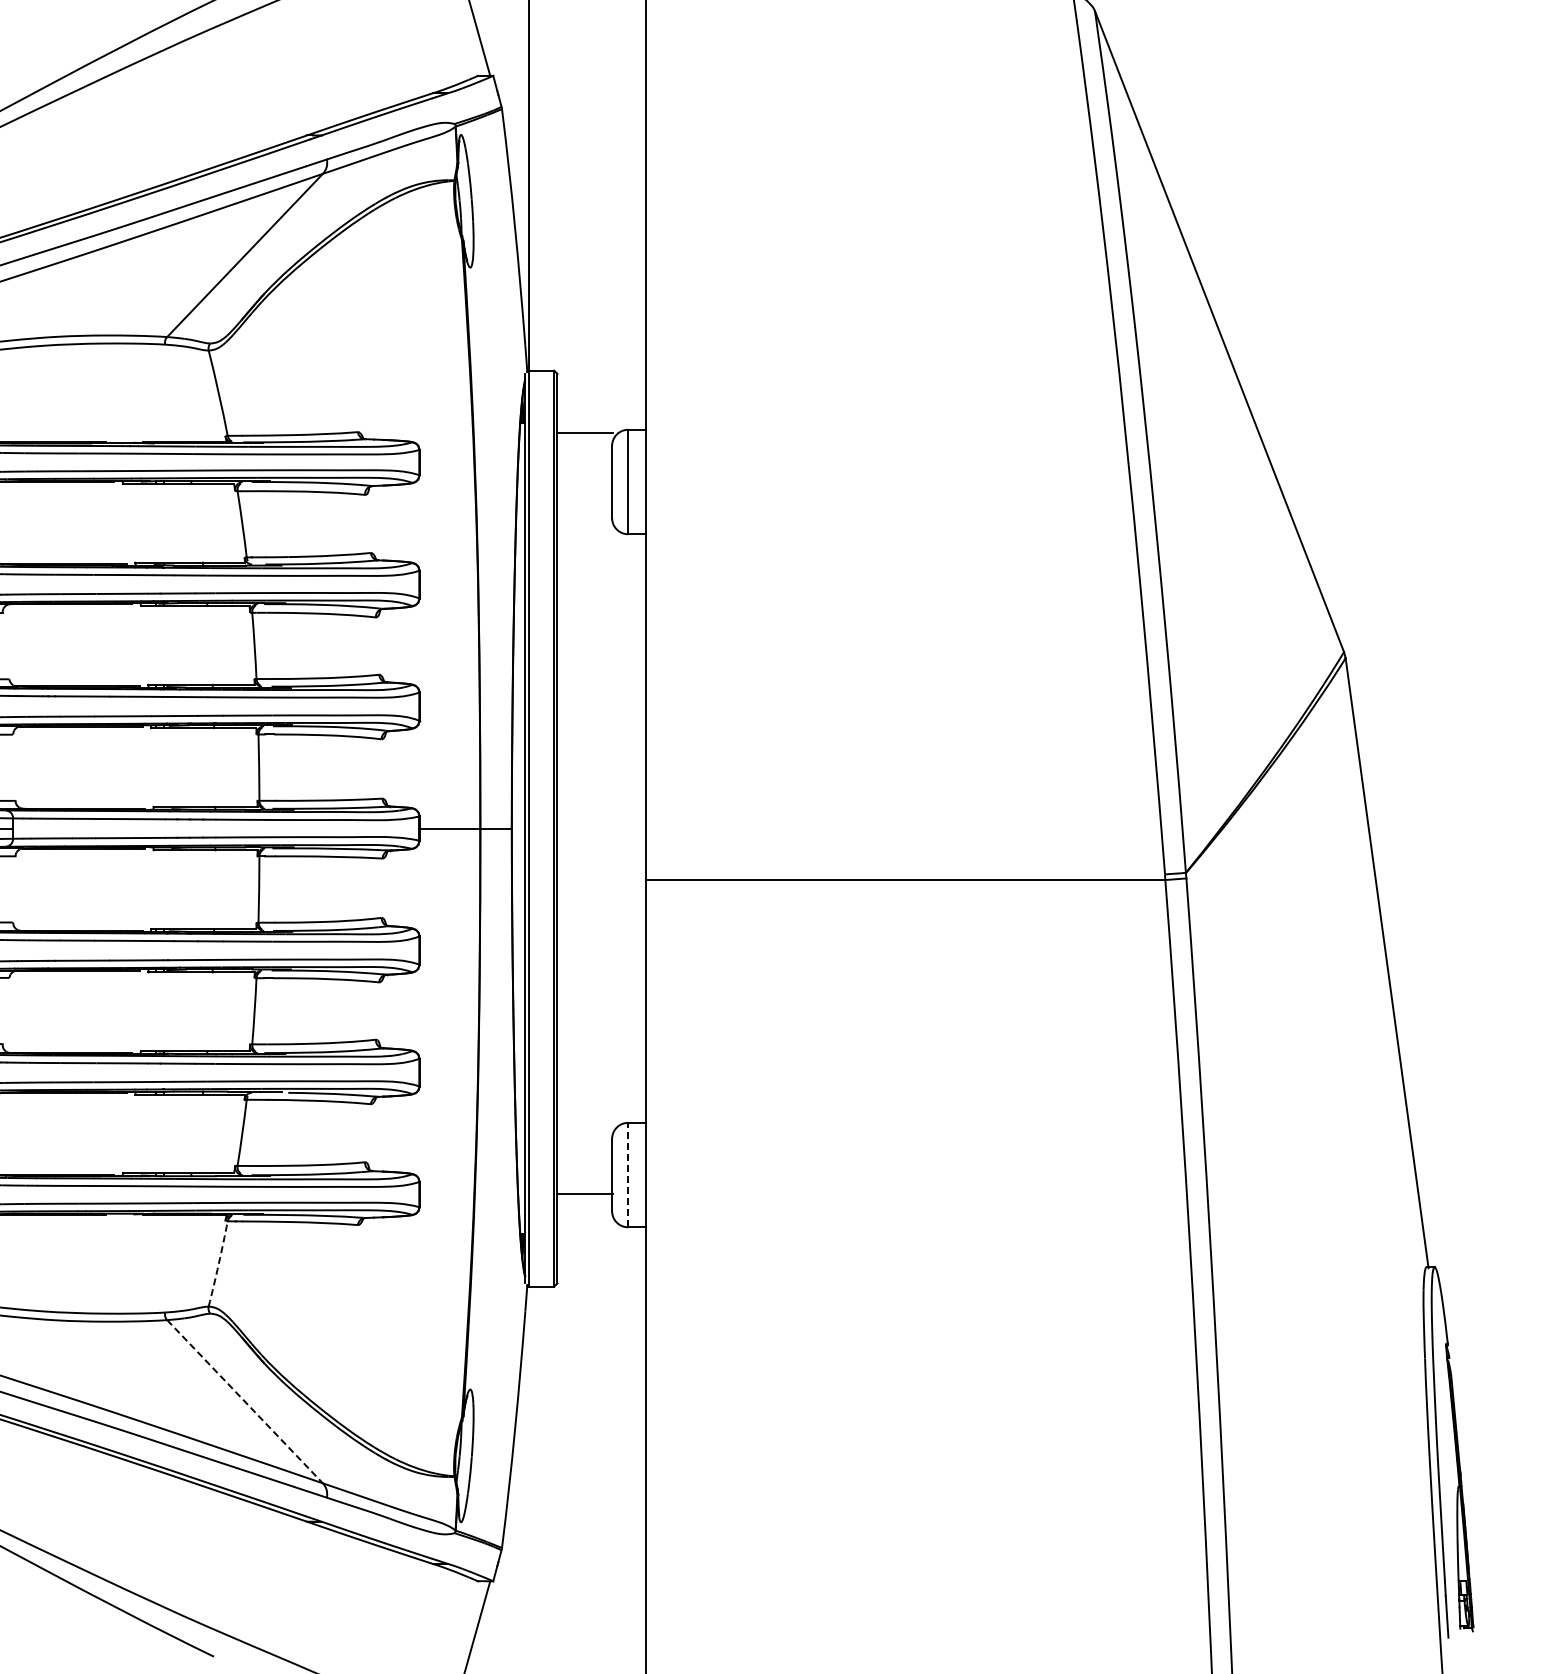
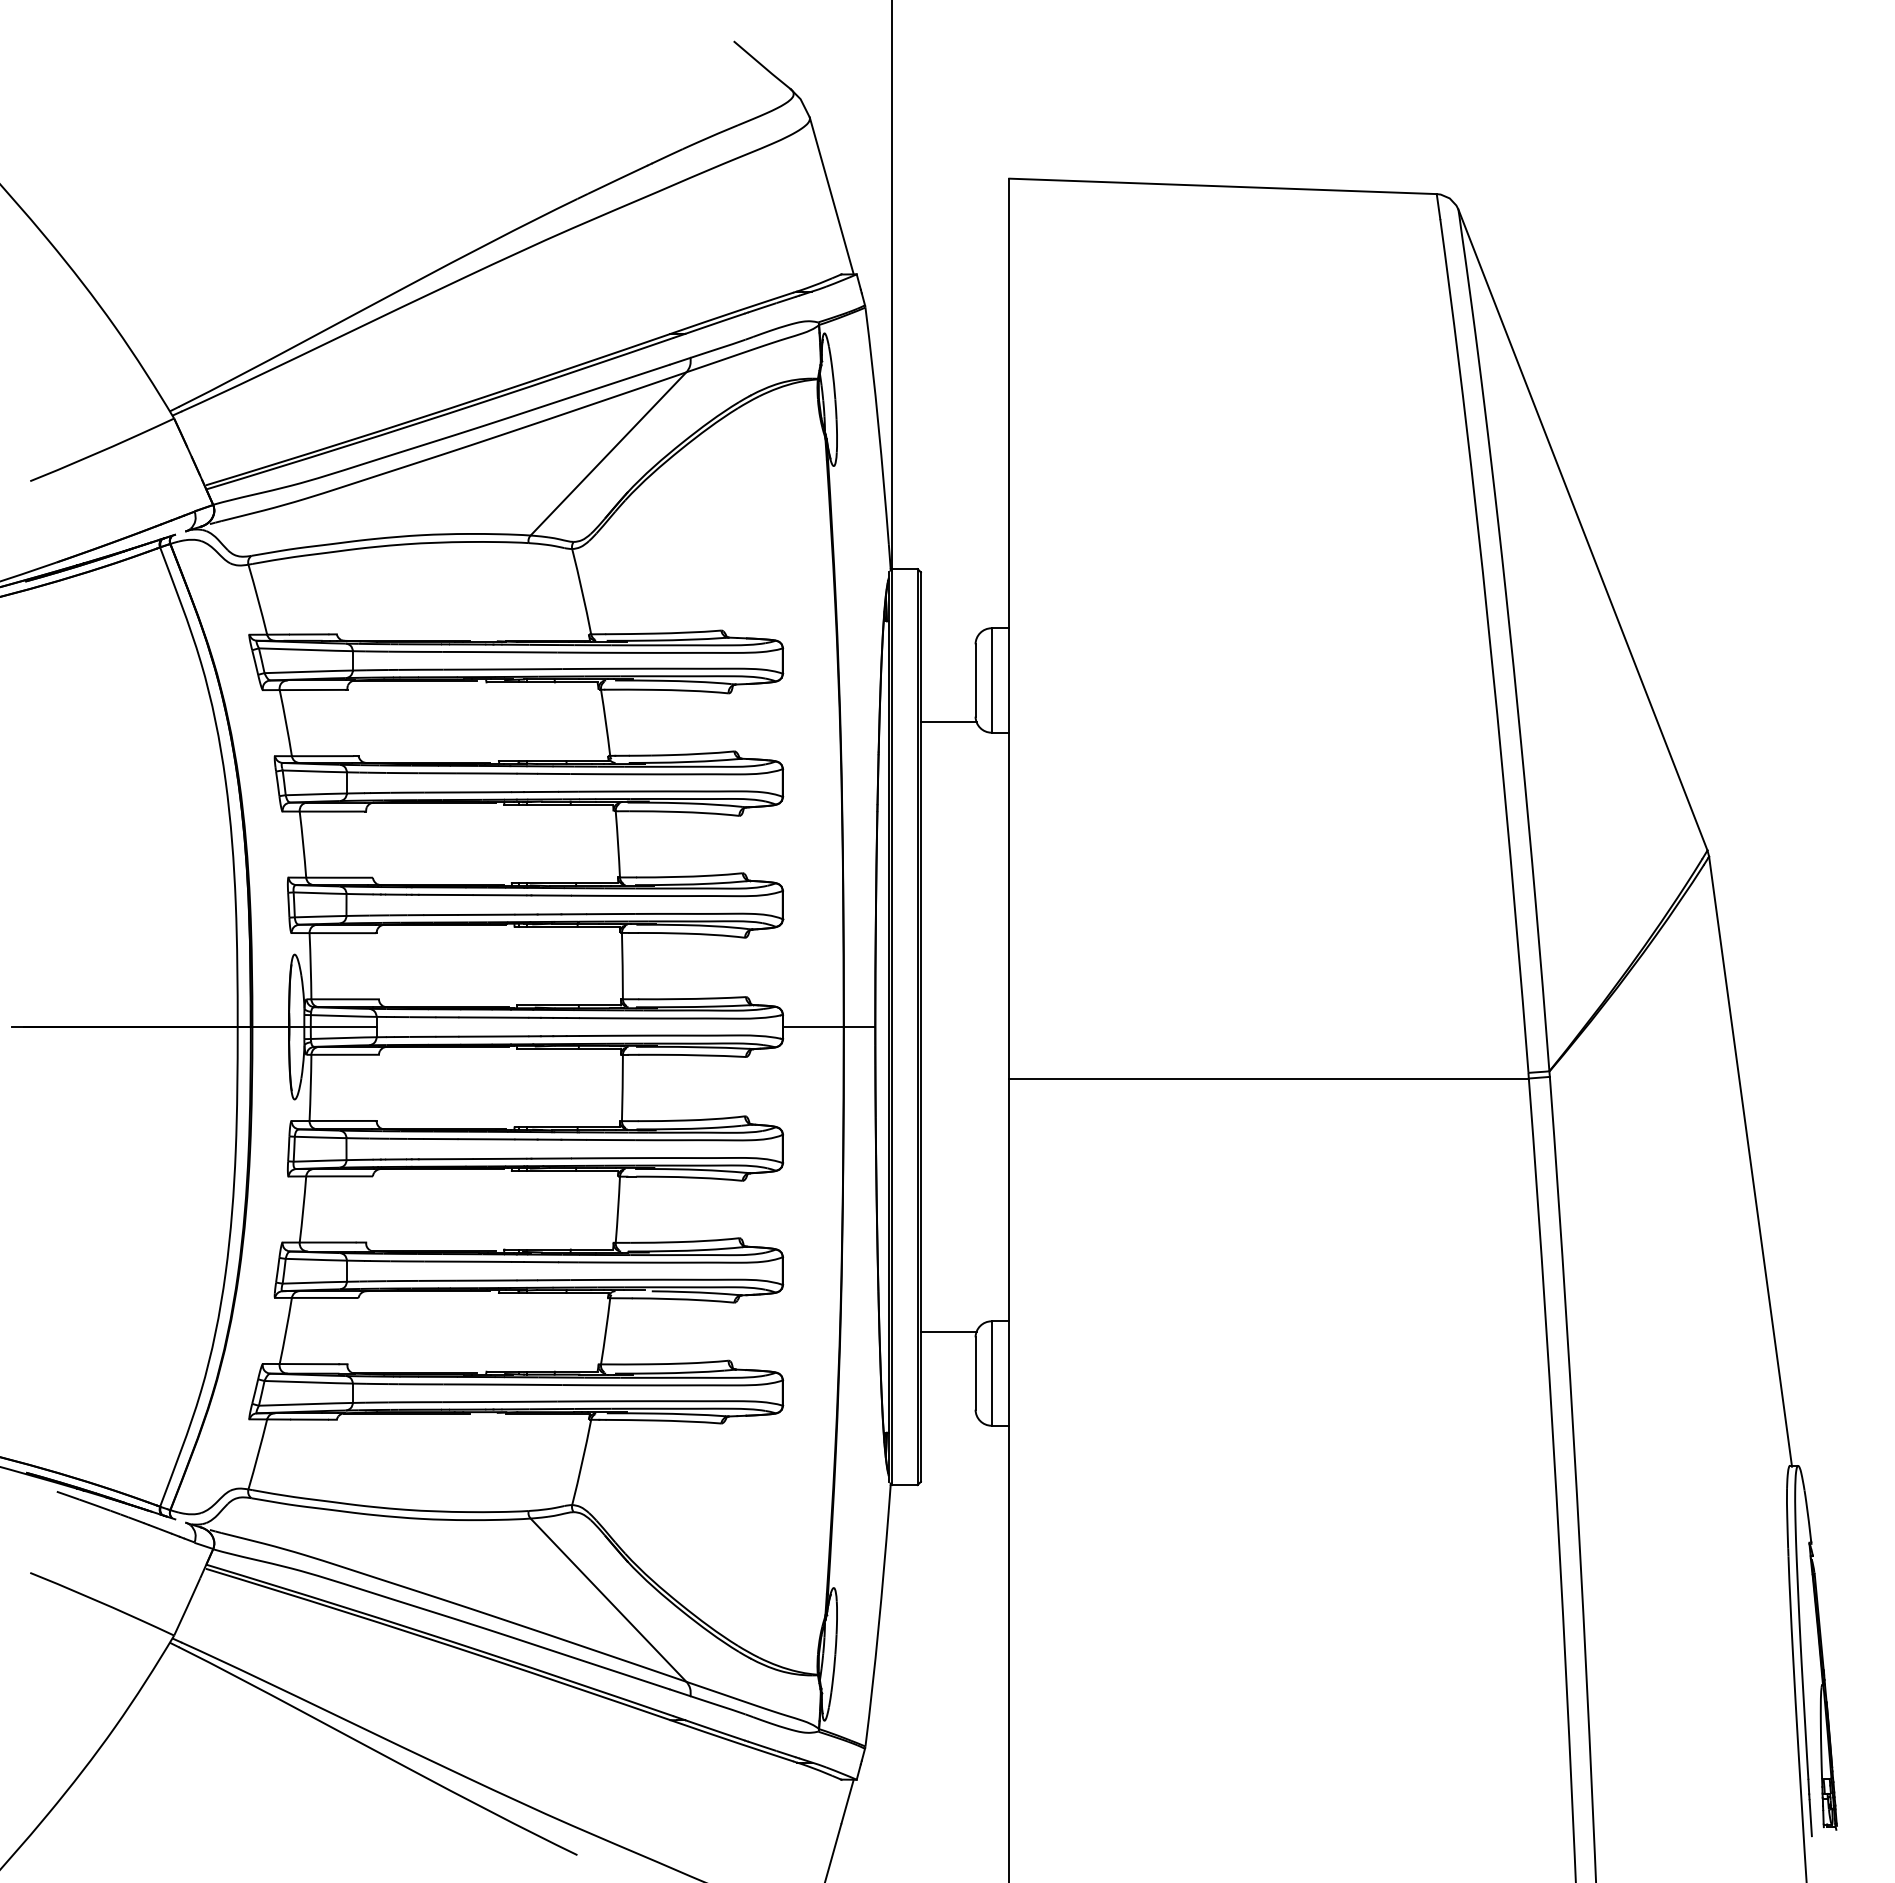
line: (585, 433) -> (948, 721), moved
line: (628, 1175) -> (991, 1373), dashed -> solid
line: (585, 1194) -> (948, 1332), moved
arc: (219, 1264) -> (582, 1462), dashed -> solid
line: (245, 1402) -> (608, 1600), dashed -> solid

